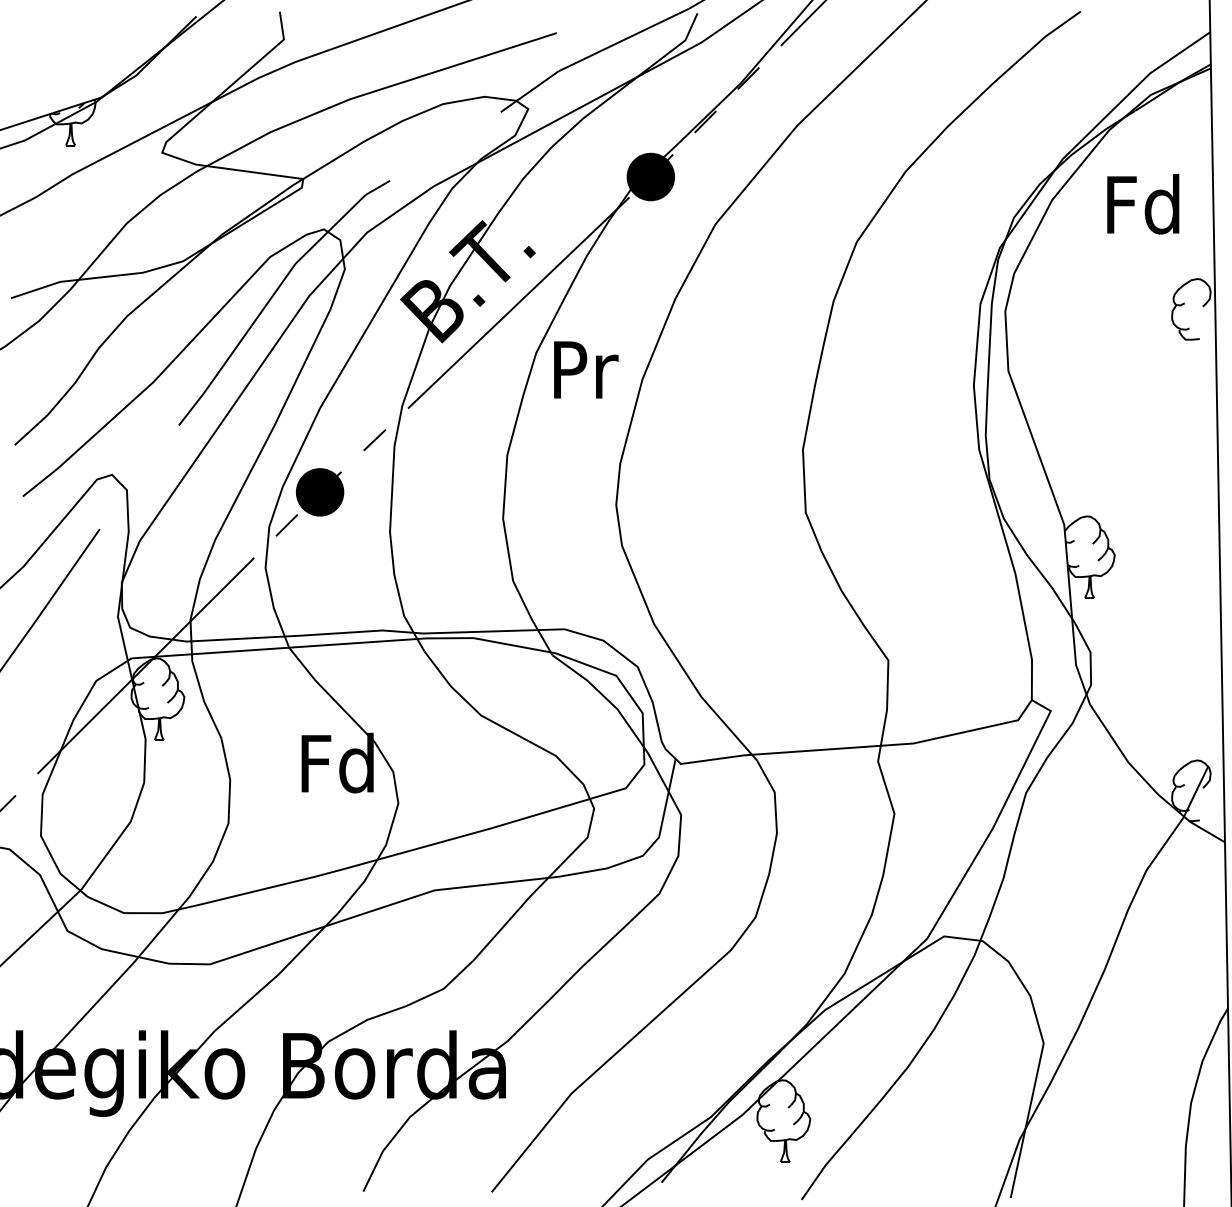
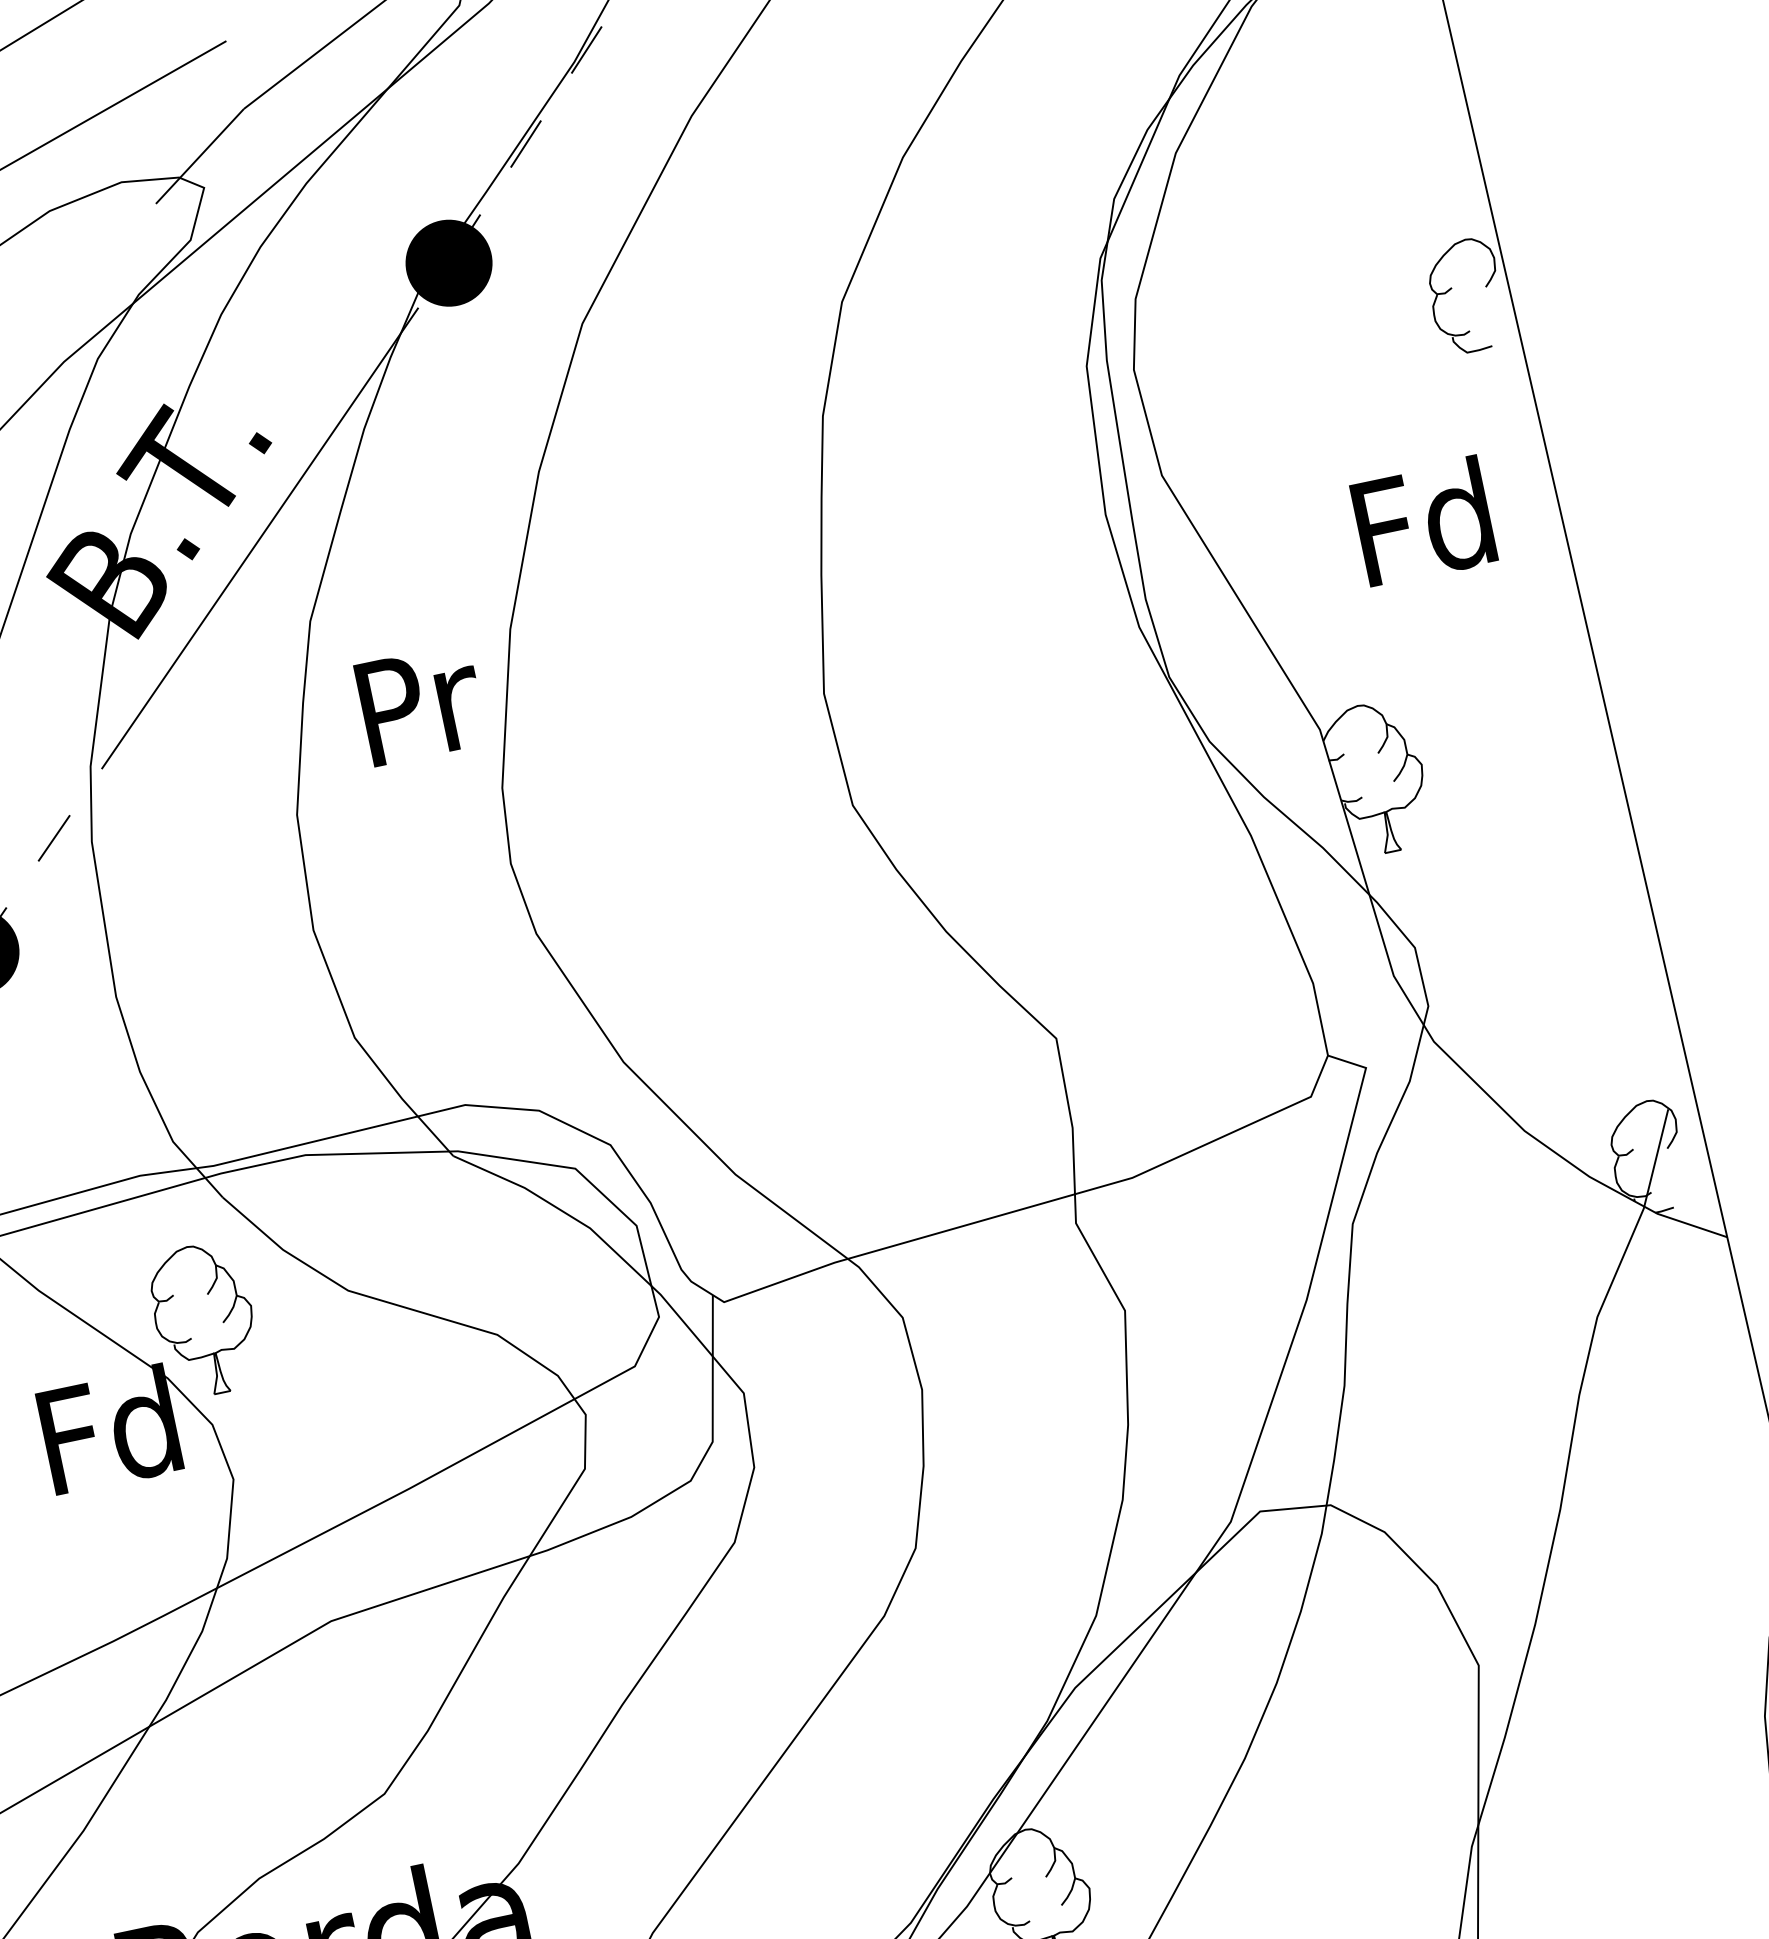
text: (1143, 204) -> (1424, 522), moved
text: (586, 369) -> (421, 703), moved
part: (400, 714) -> (203, 1319), added

